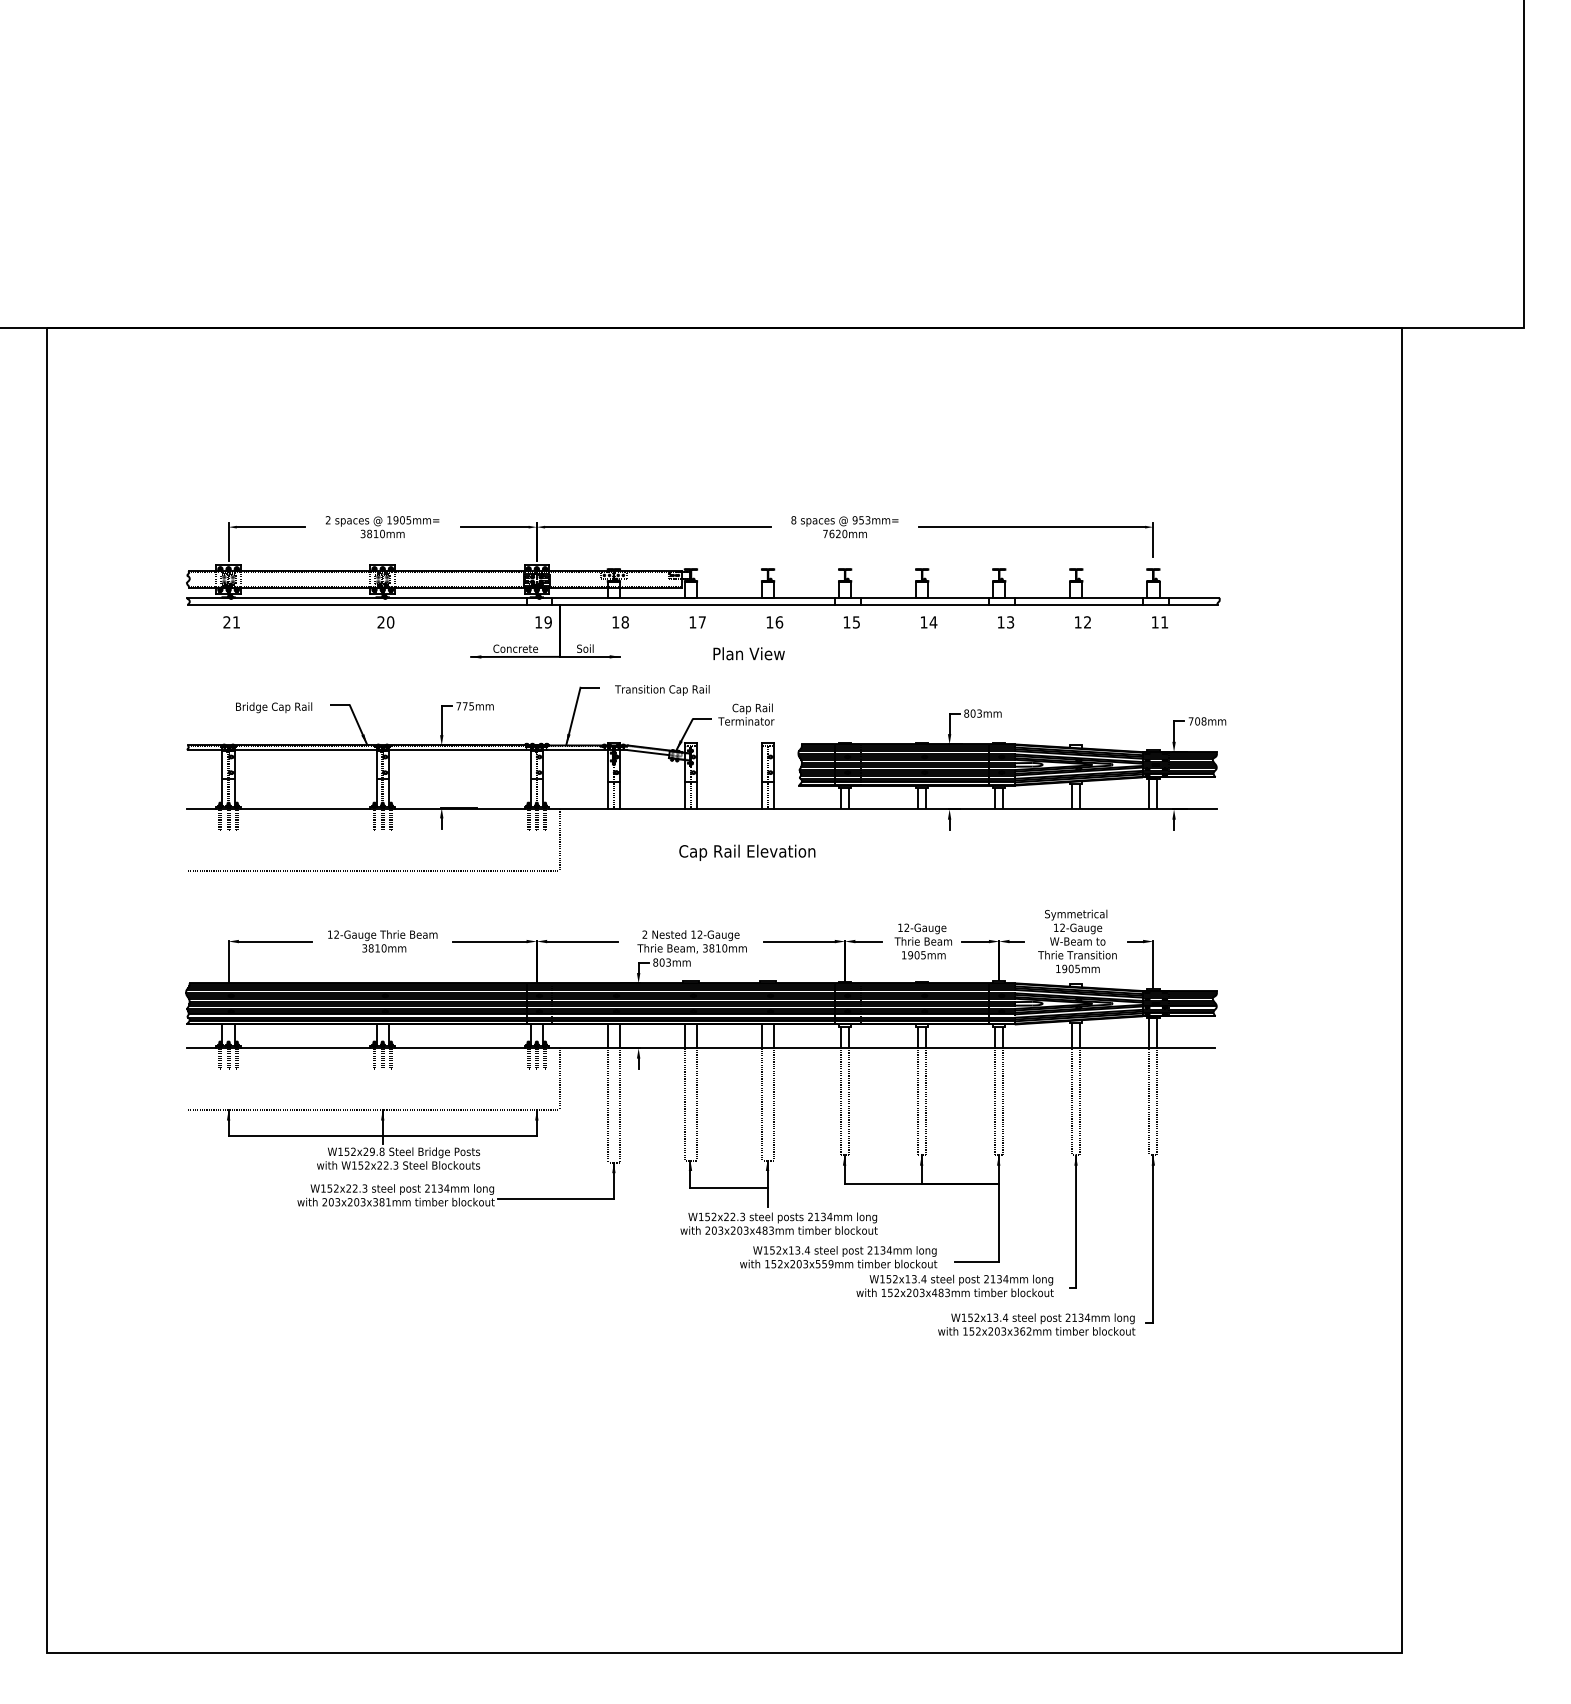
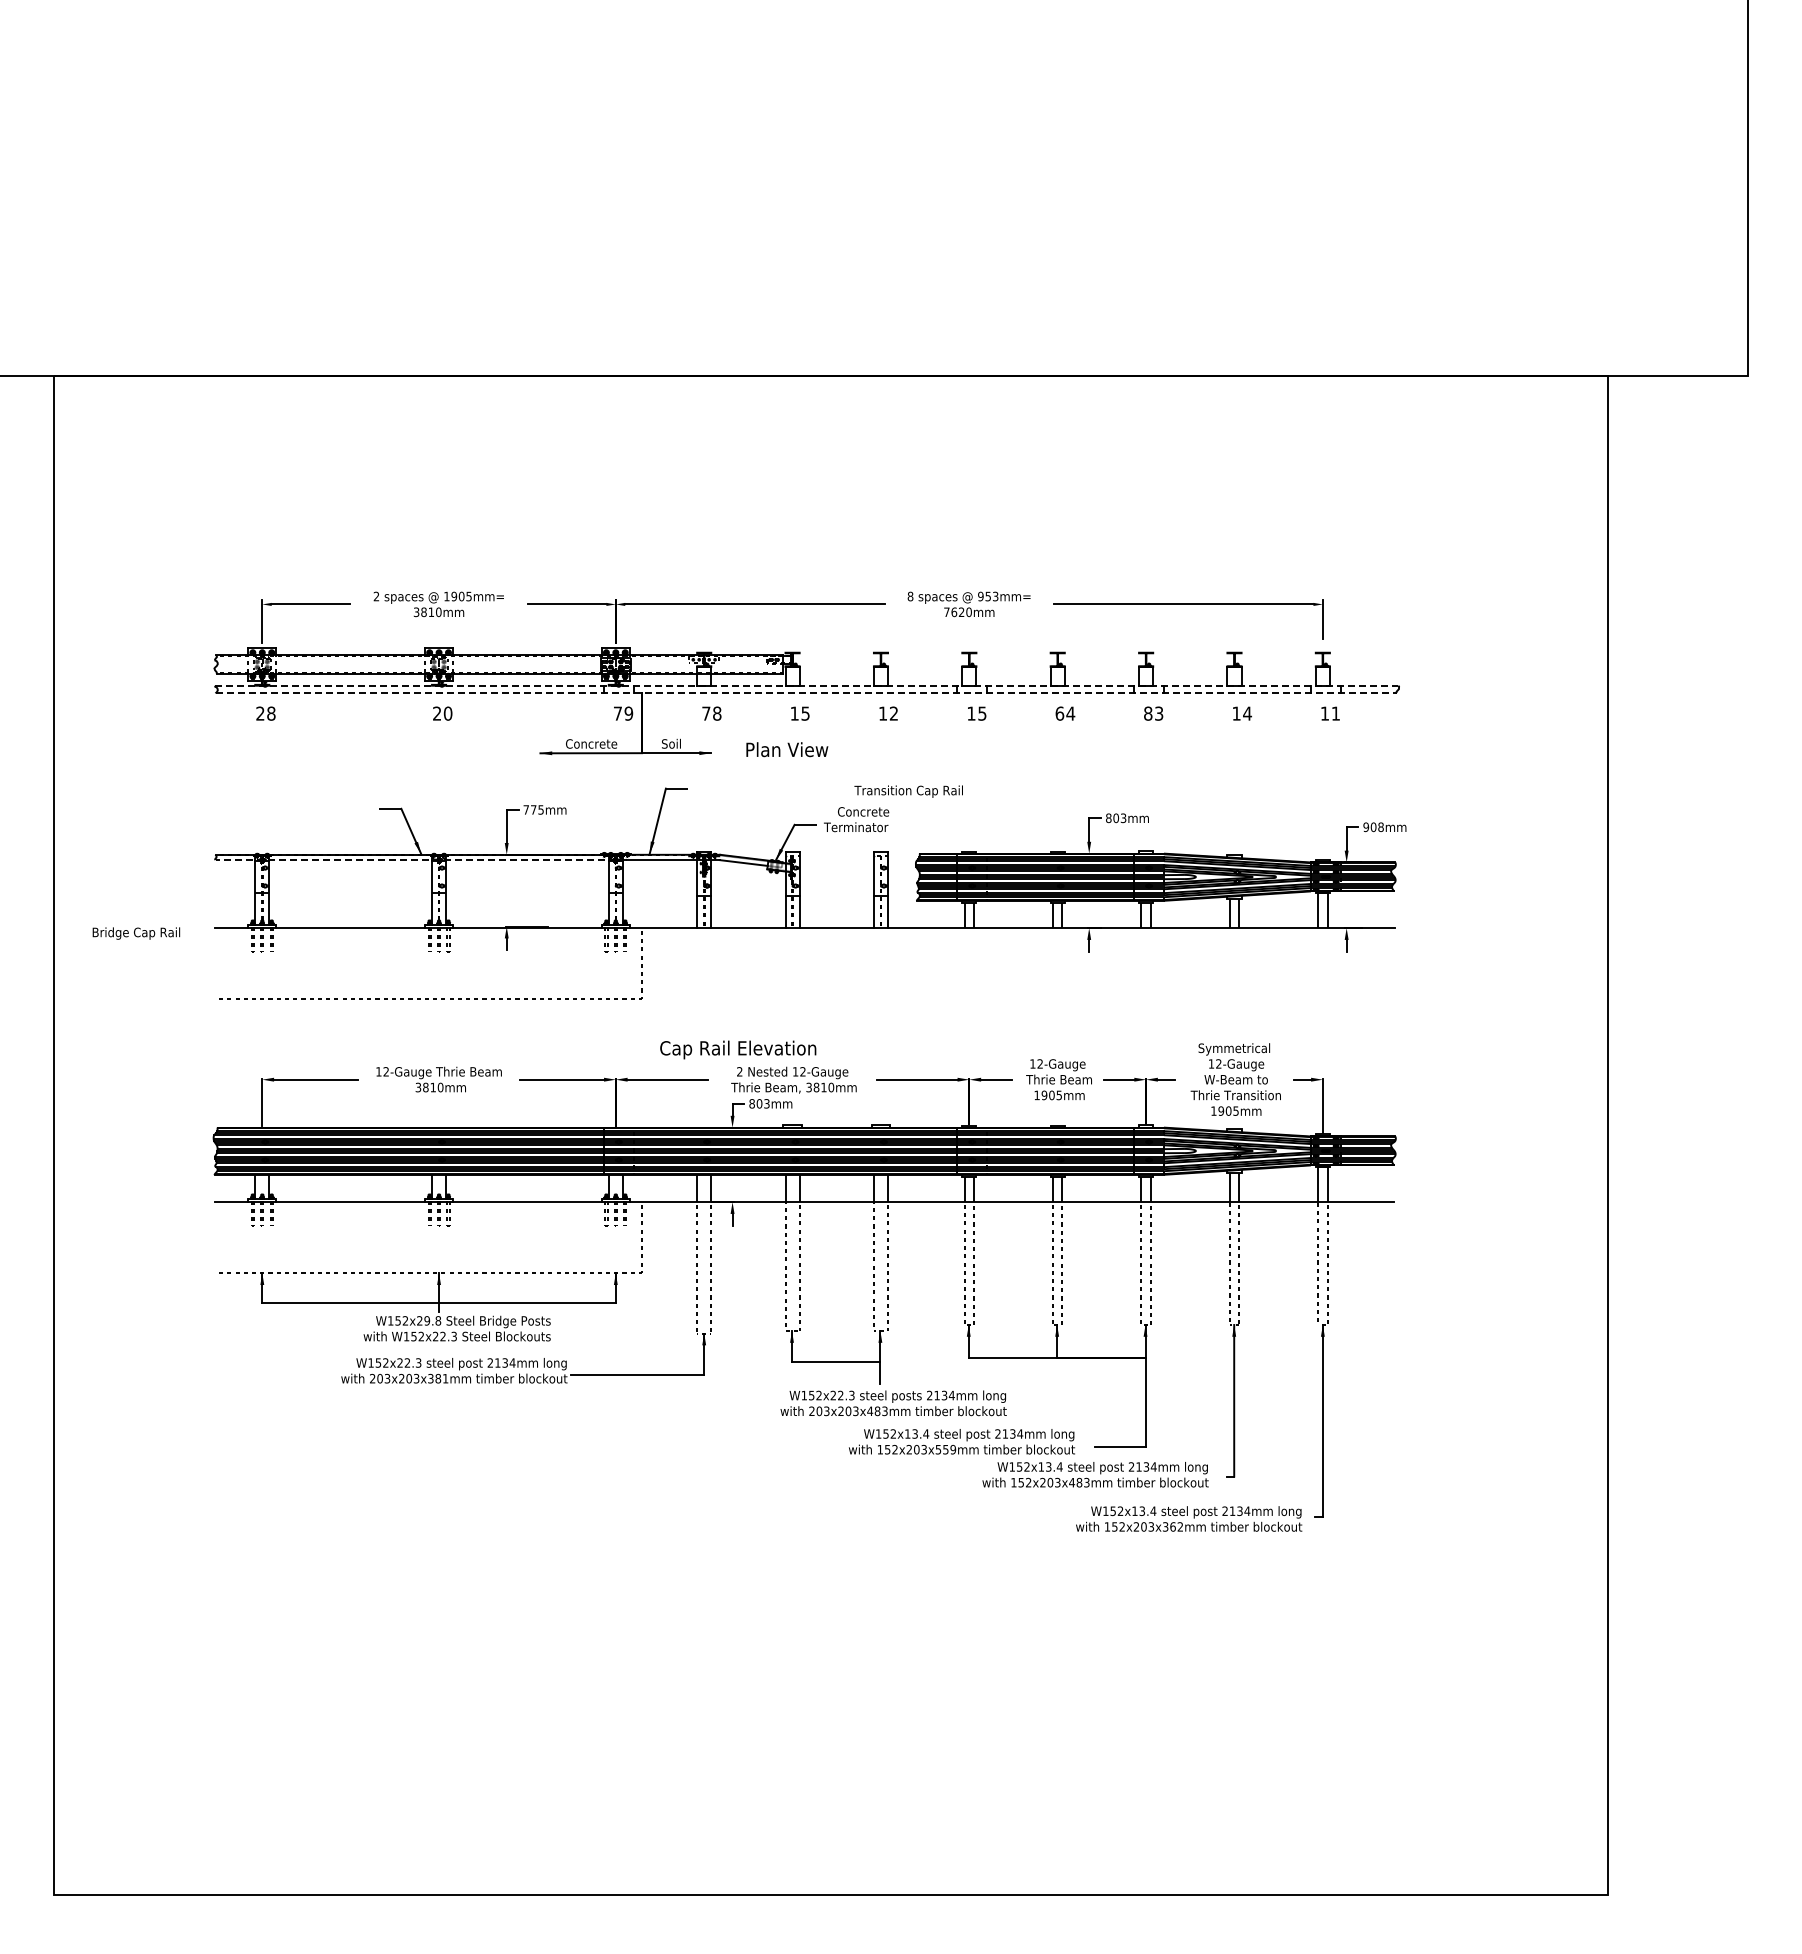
line: (703, 597) -> (806, 685), solid -> dashed
line: (703, 604) -> (806, 693), solid -> dashed
text: (236, 622) -> (271, 713), 21 -> 28
text: (538, 622) -> (617, 713), 19 -> 79
text: (615, 622) -> (706, 713), 18 -> 78
text: (702, 622) -> (805, 713), 17 -> 15
text: (778, 622) -> (893, 713), 16 -> 12
text: (923, 622) -> (1059, 713), 14 -> 64
text: (1001, 622) -> (1148, 713), 13 -> 83
text: (1087, 622) -> (1247, 713), 12 -> 14
text: (749, 653) -> (787, 749), moved
text: (662, 690) -> (908, 791), moved
text: (274, 707) -> (136, 933), moved
text: (752, 708) -> (863, 812), Cap Rail -> Concrete
text: (1191, 721) -> (1366, 827), 708mm -> 908mm
line: (367, 750) -> (421, 860), solid -> dashed
text: (747, 852) -> (738, 1049), moved

